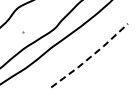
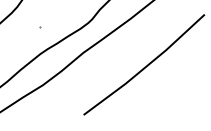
line: (90, 57) -> (145, 67), dashed -> solid

